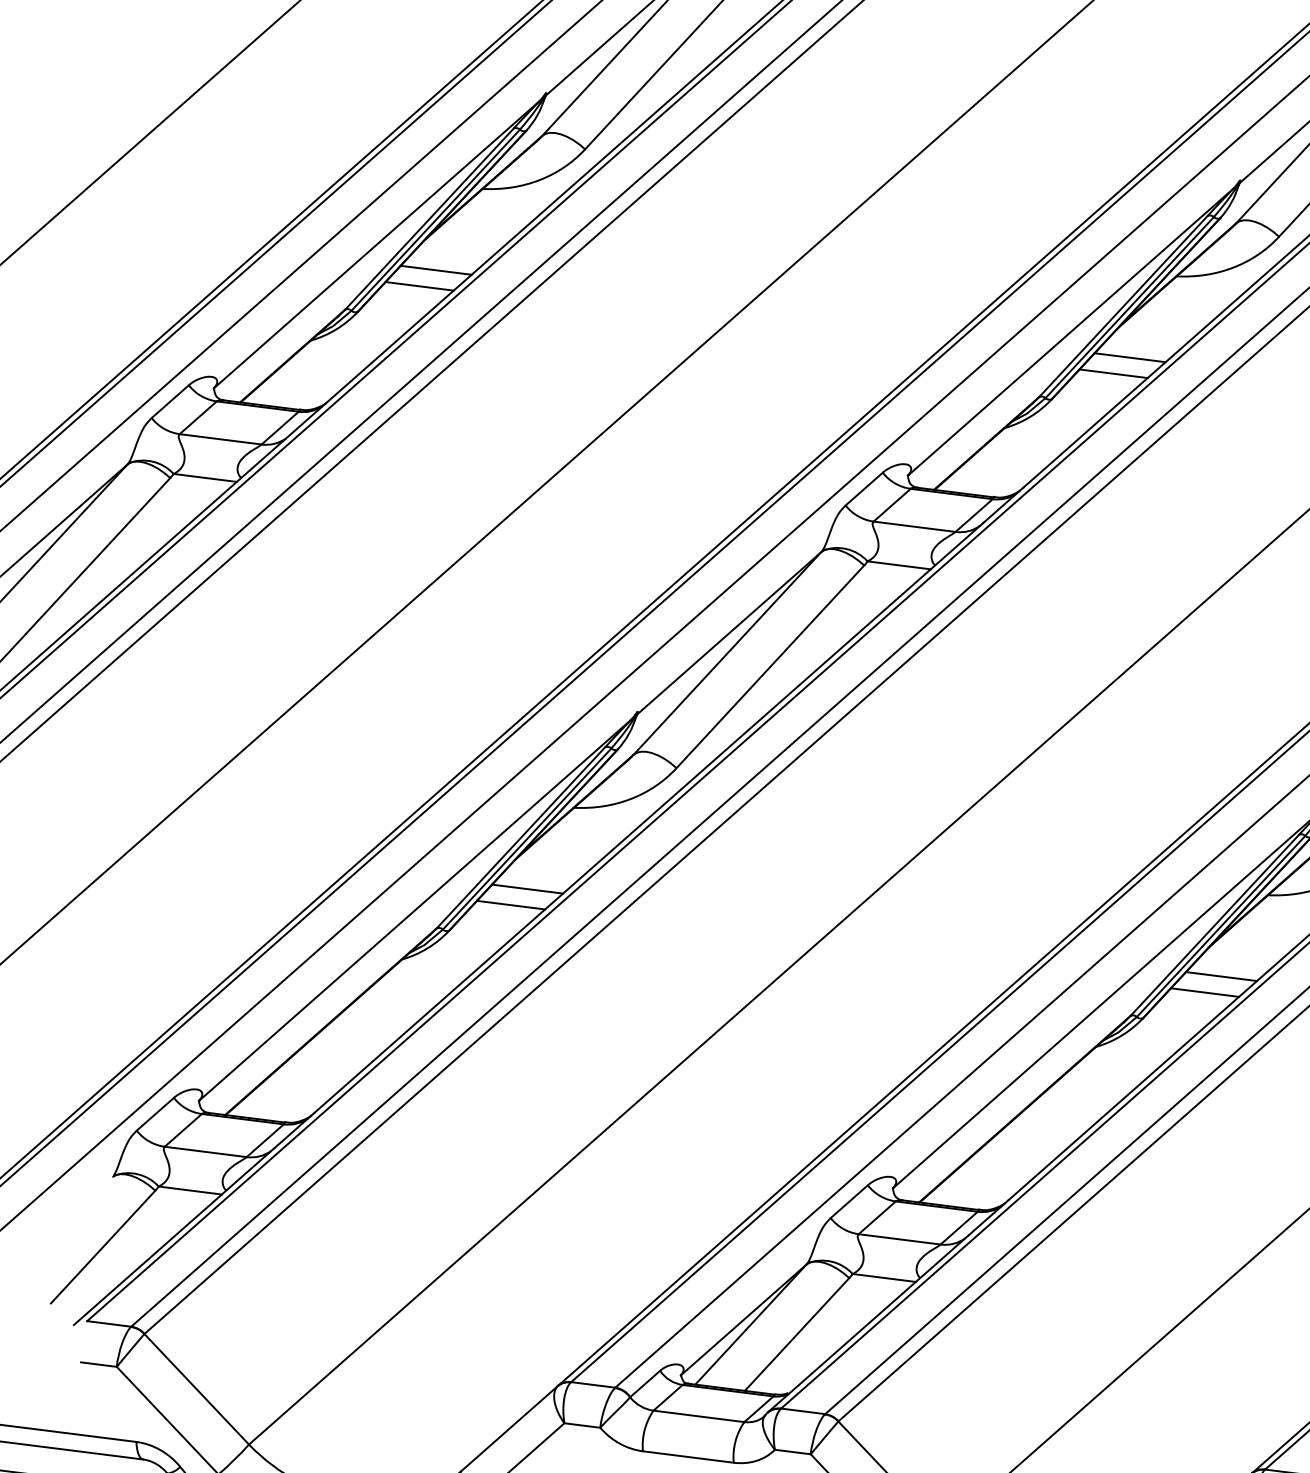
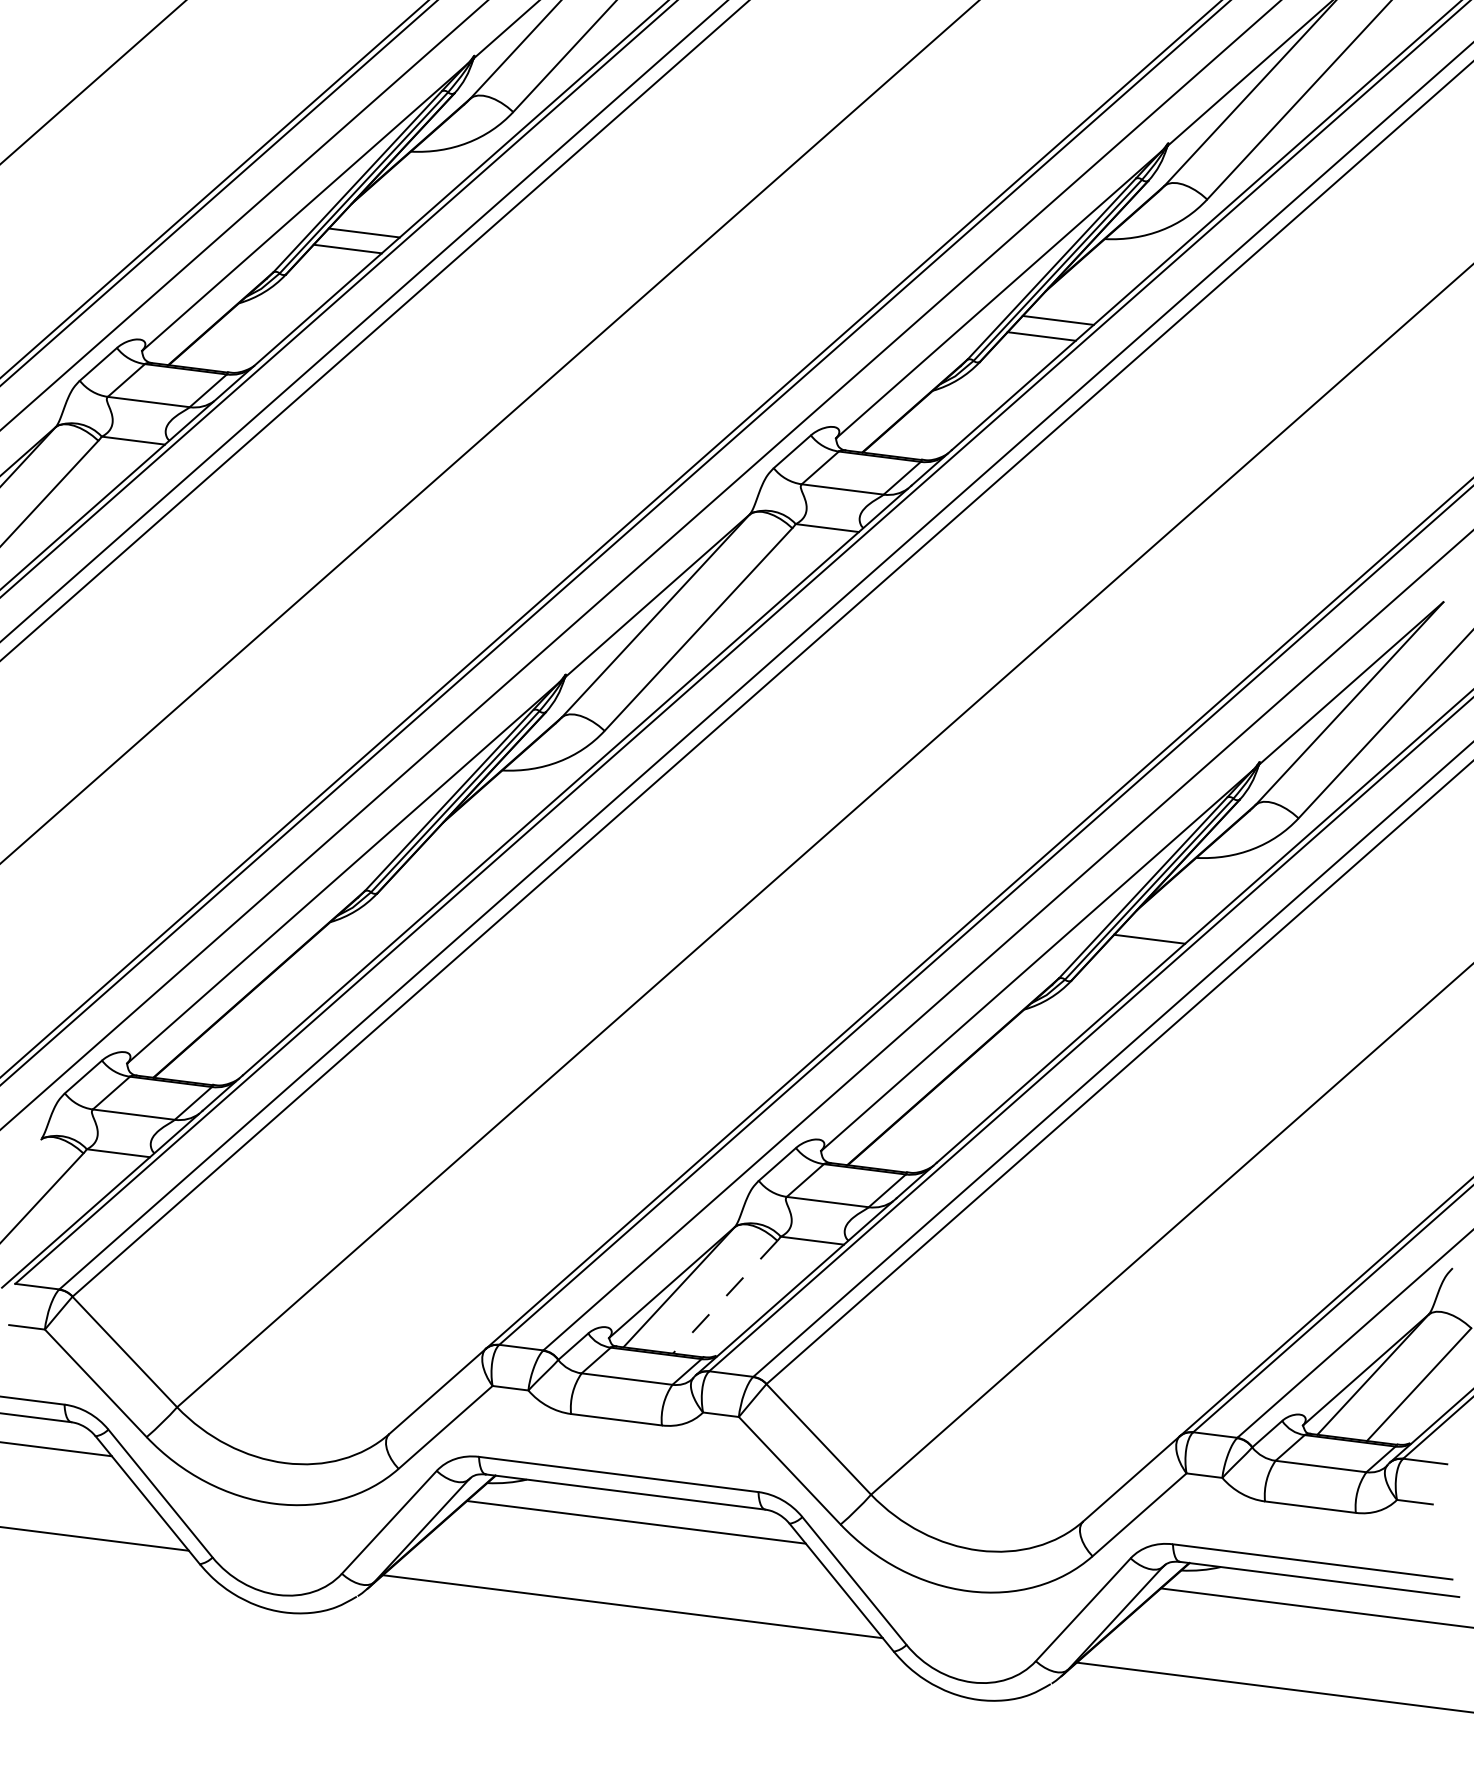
line: (527, 888) -> (455, 851), removed
line: (511, 904) -> (439, 867), removed
line: (1205, 992) -> (1133, 955), removed
line: (797, 1334) -> (725, 1297), solid -> dashed

